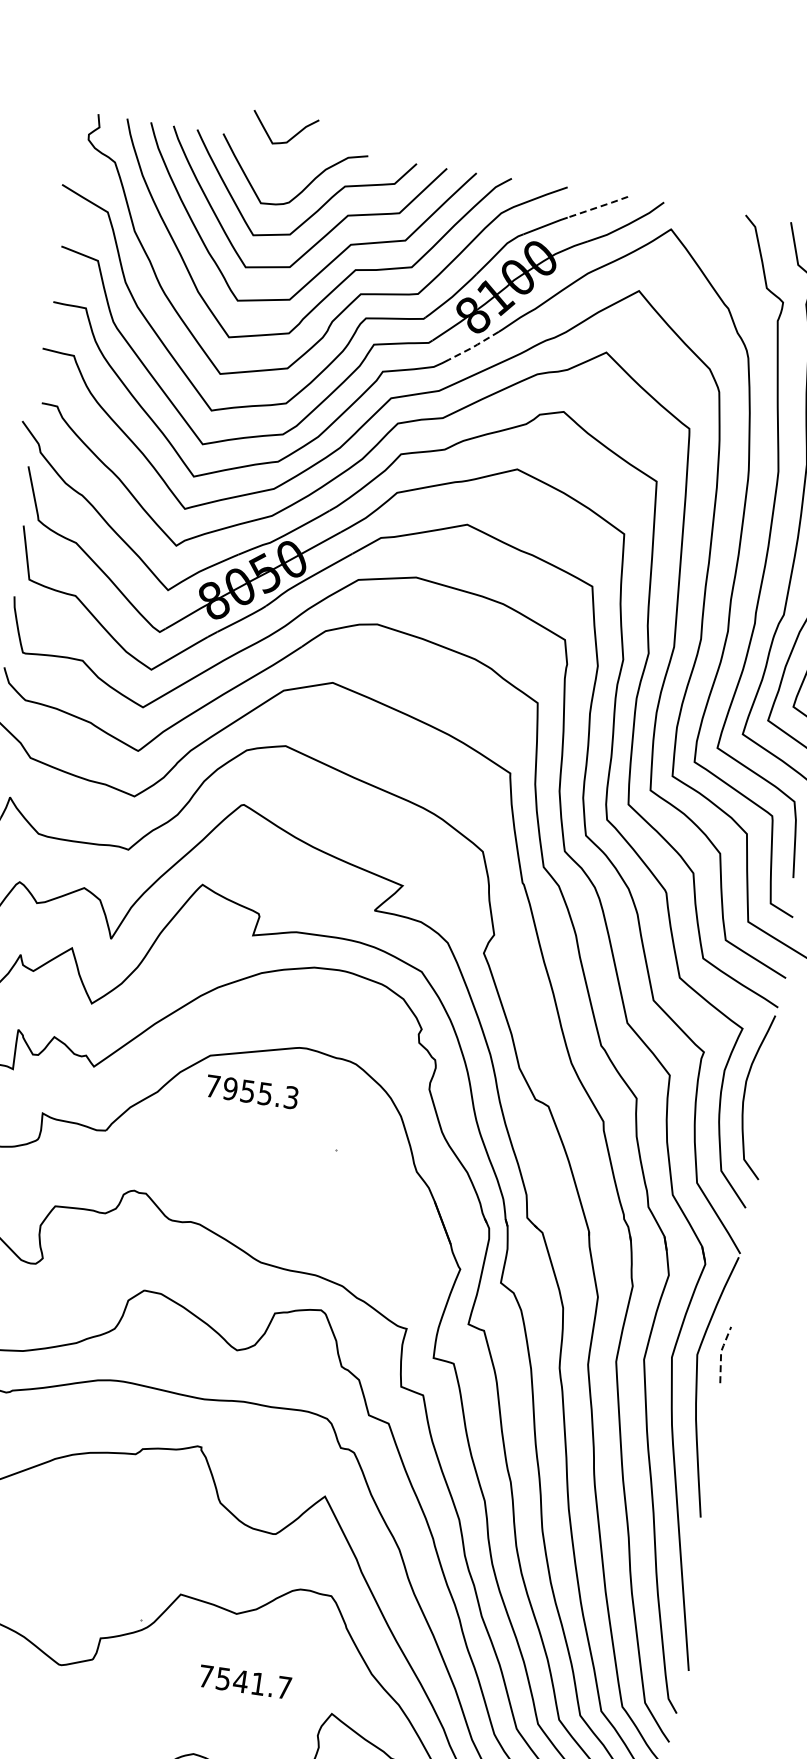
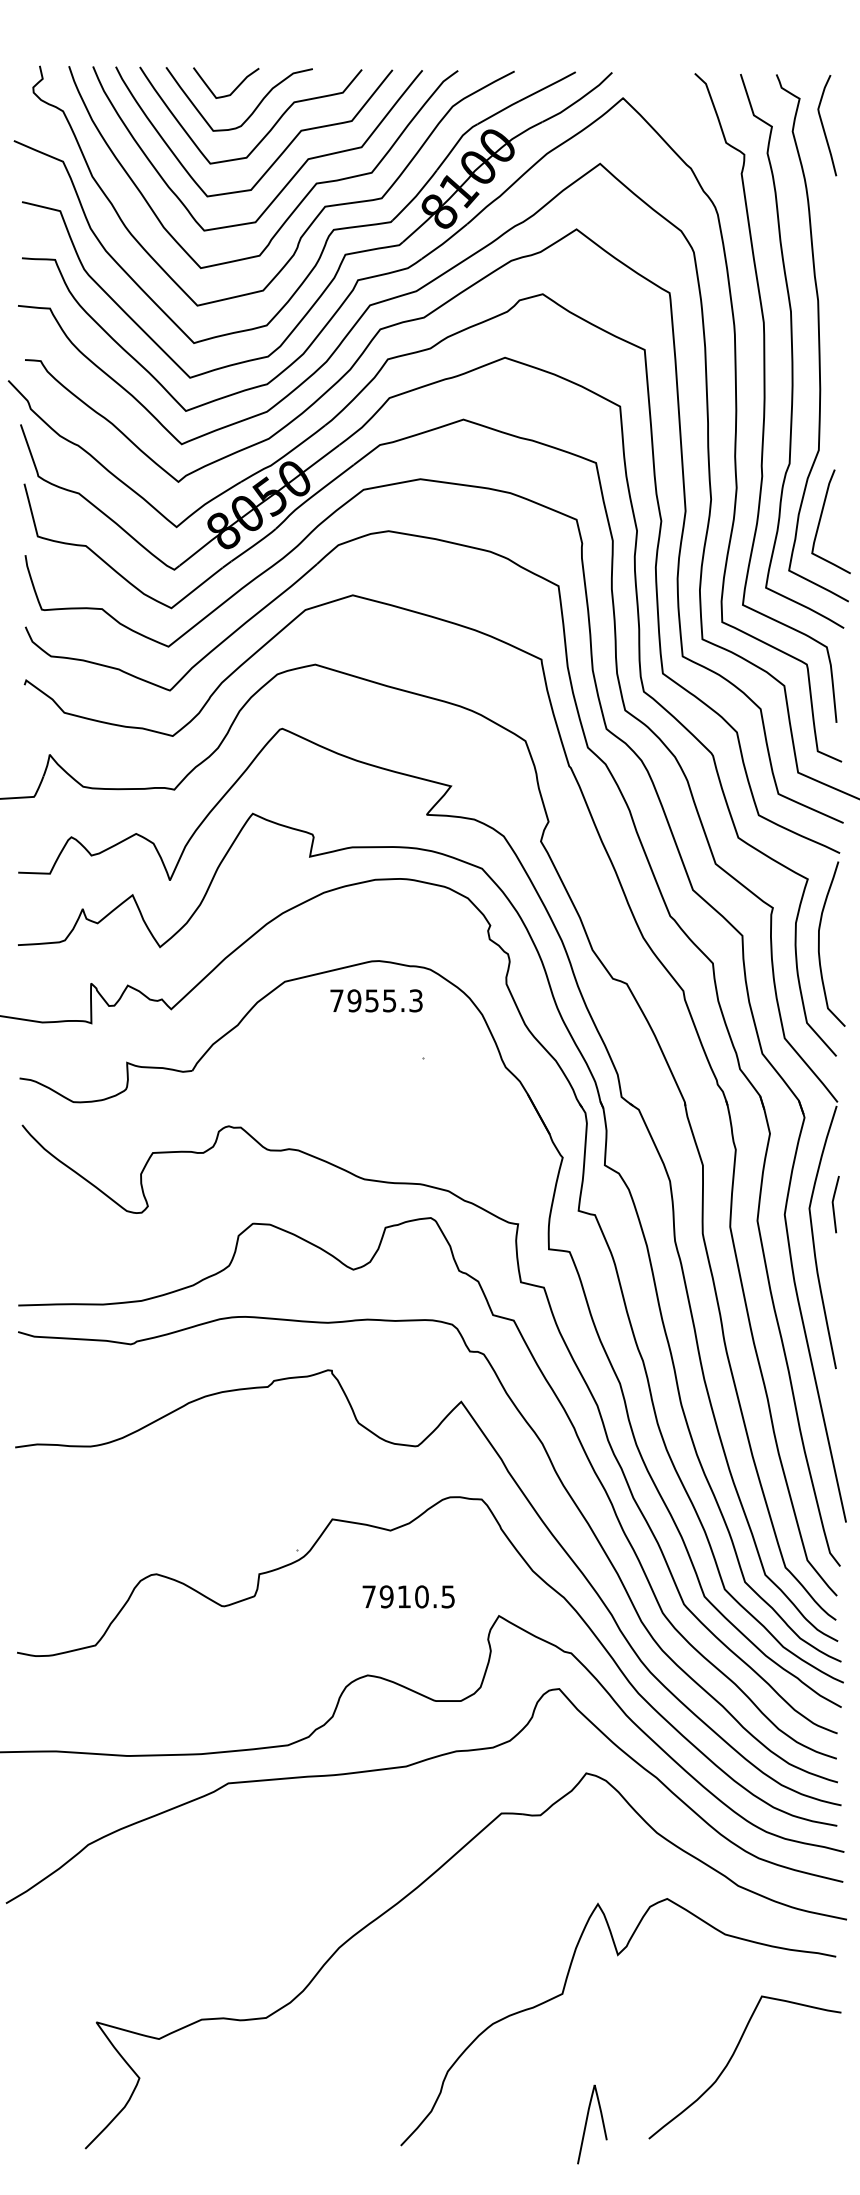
curve: (291, 137) -> (234, 89), moved
line: (599, 207) -> (548, 86), dashed -> solid
line: (473, 346) -> (444, 242), dashed -> solid
text: (252, 1091) -> (376, 1000), moved
line: (720, 1353) -> (832, 1203), dashed -> solid
text: (252, 1682) -> (416, 1596), 7541.7 -> 7910.5

